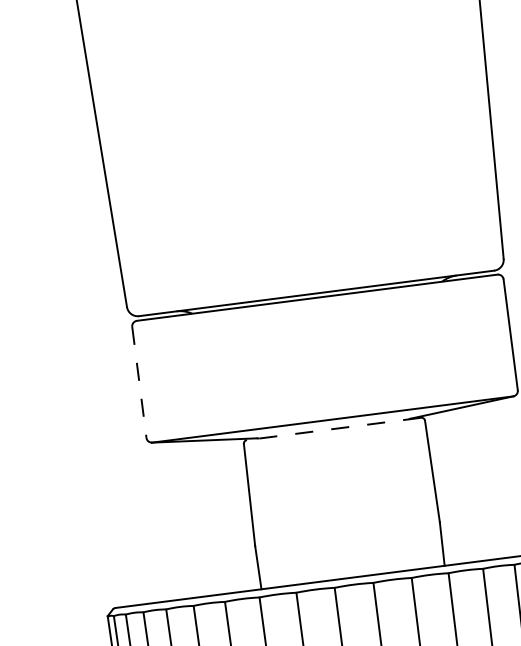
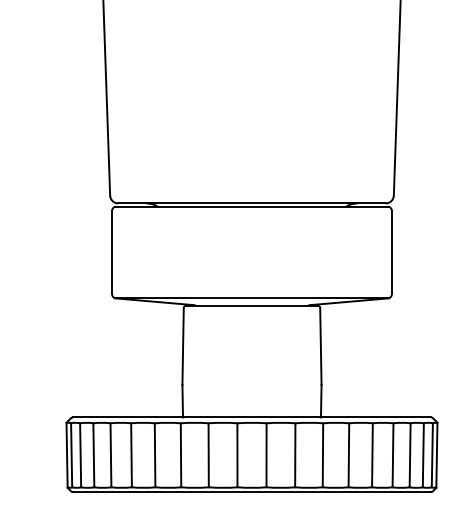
line: (139, 382) -> (112, 252), dashed -> solid
line: (333, 429) -> (251, 305), dashed -> solid

